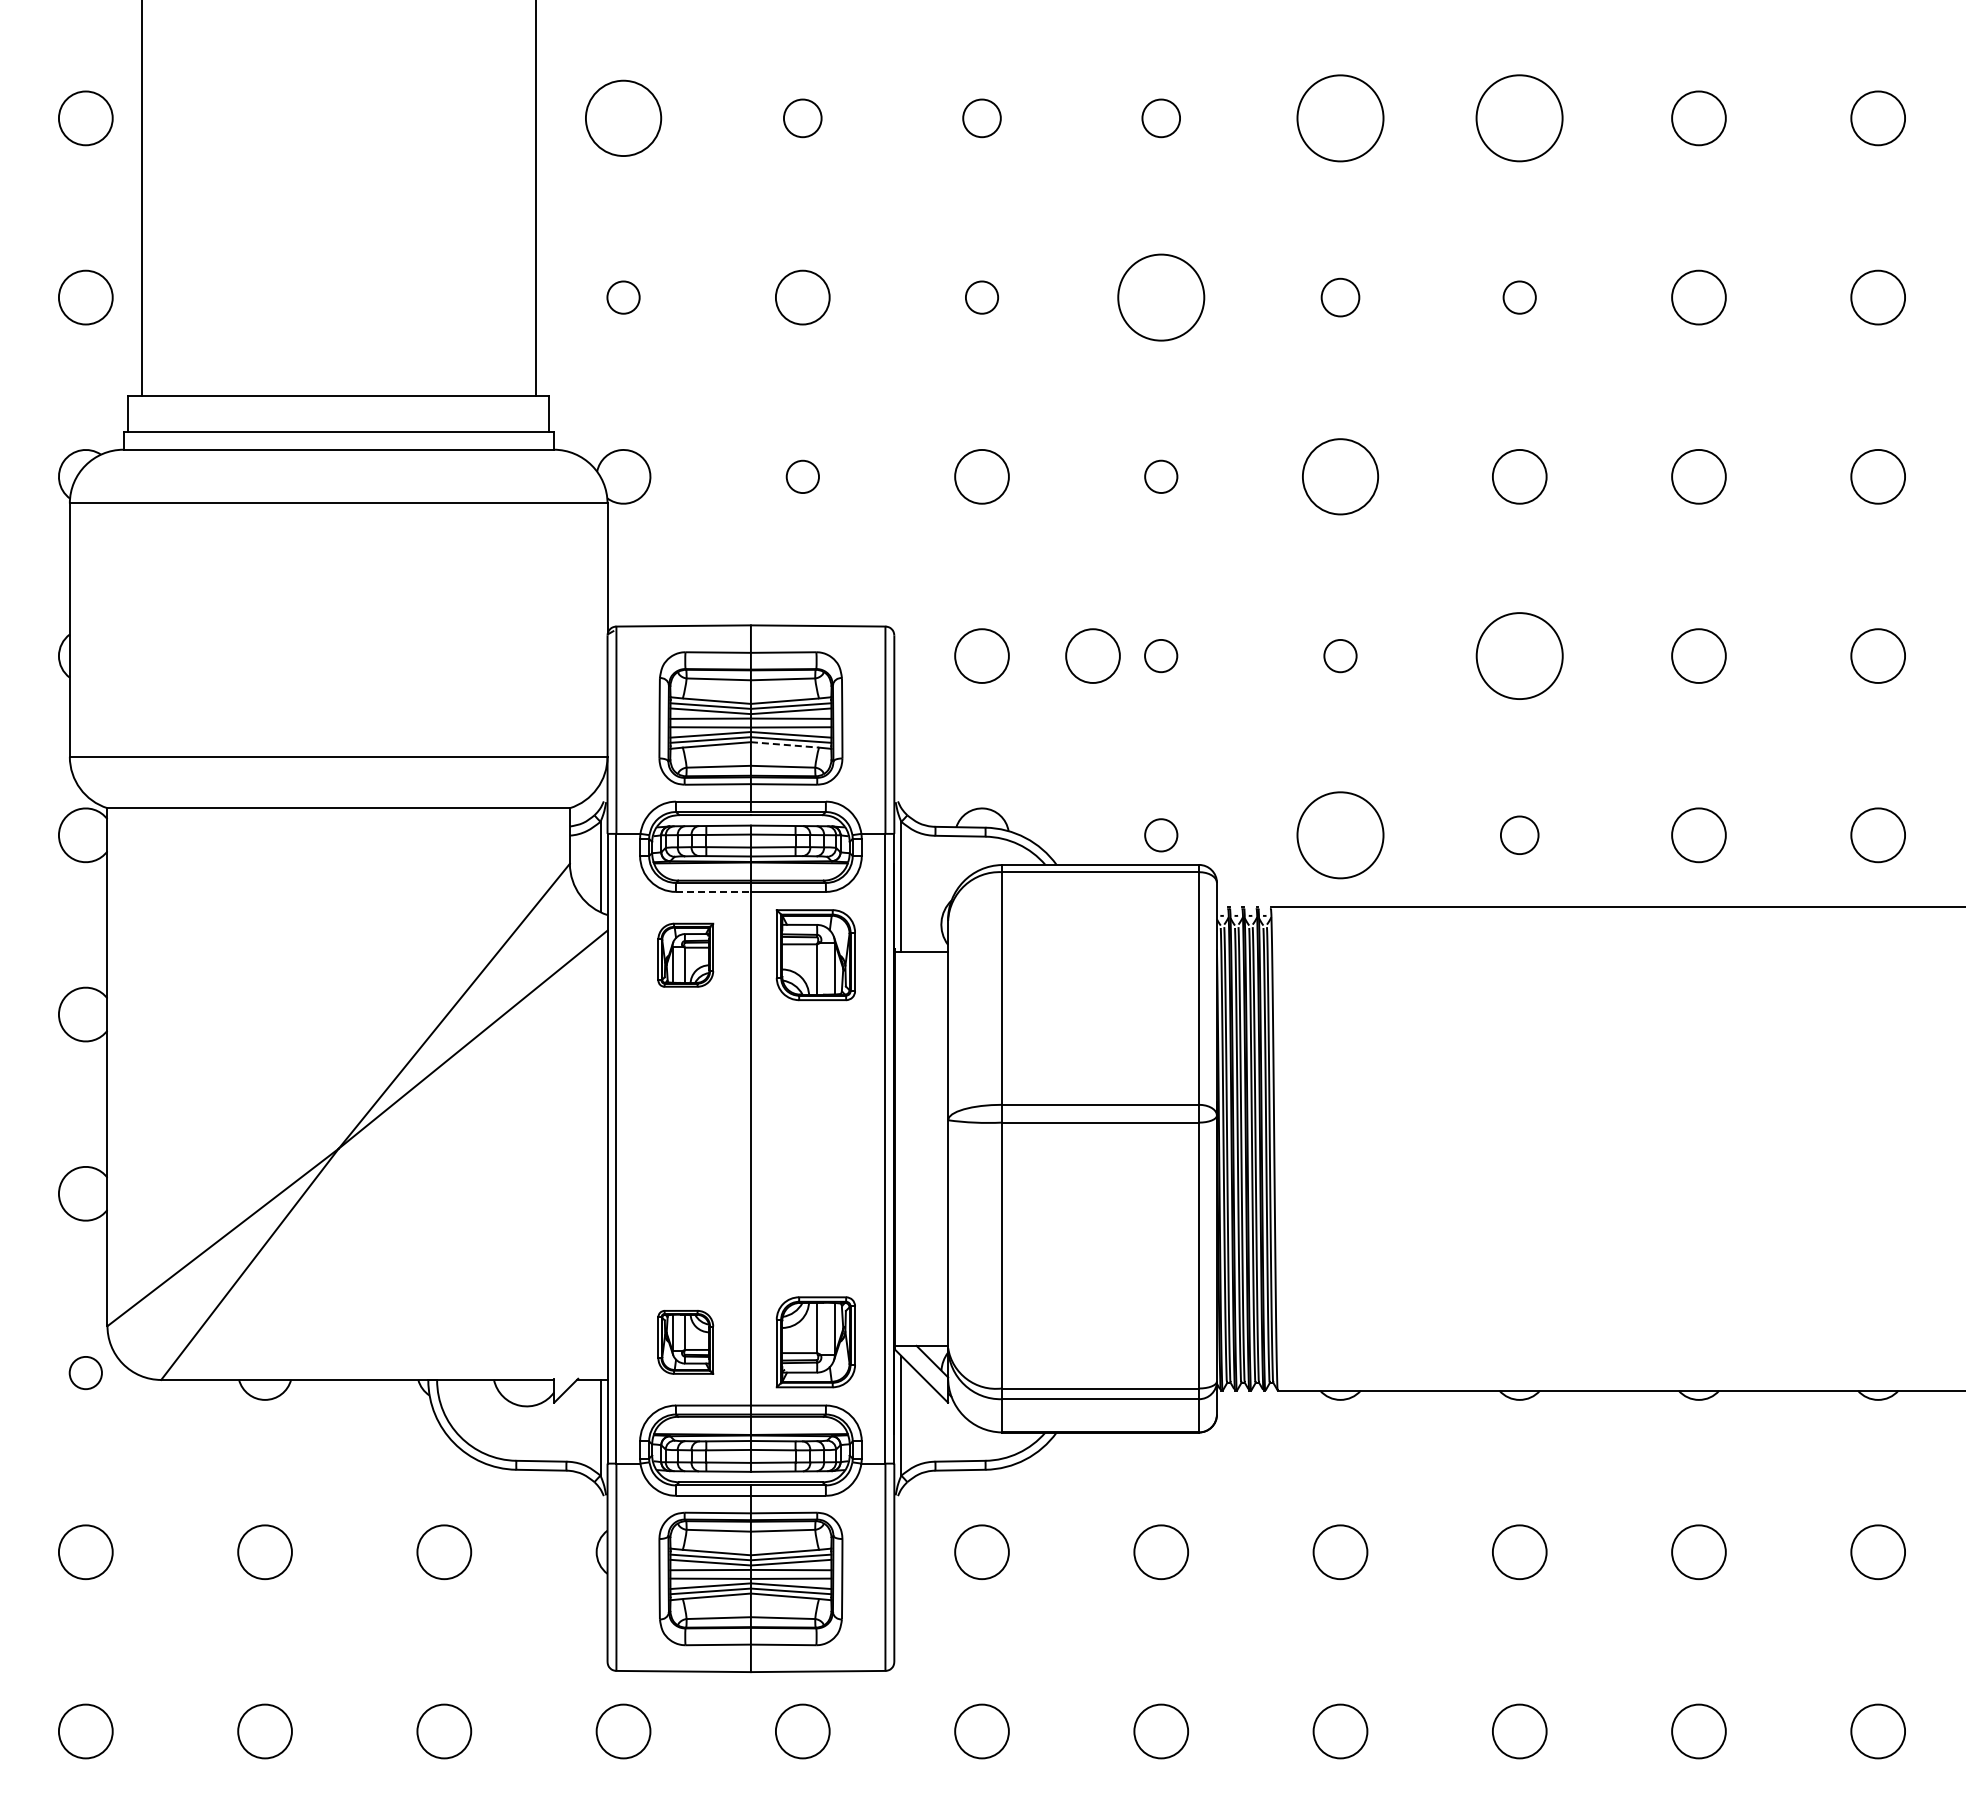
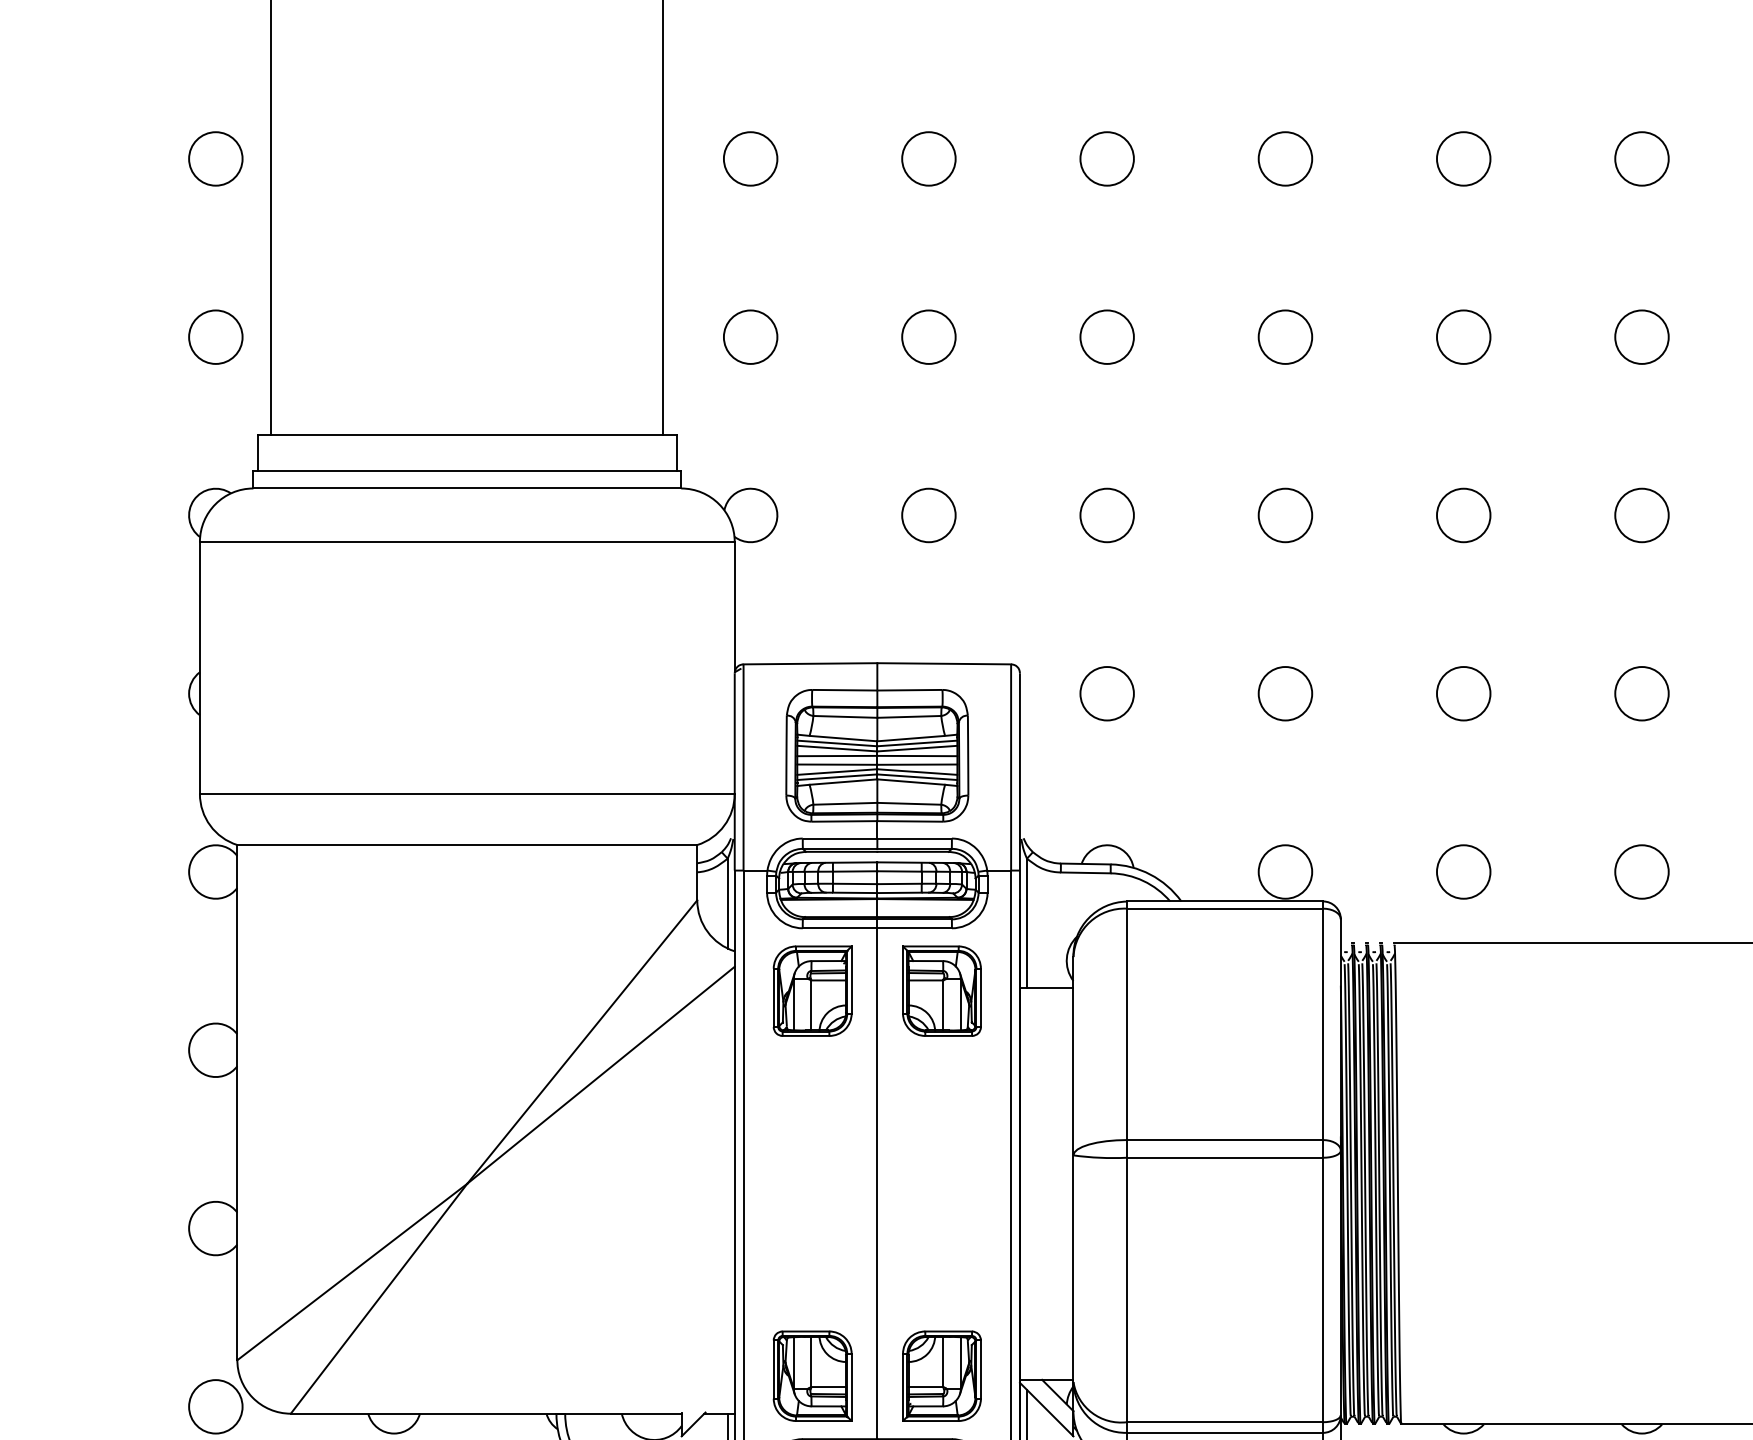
circle: (623, 118) -> (750, 159), size x0.71
circle: (802, 118) -> (928, 159), size x1.43
circle: (981, 118) -> (1106, 159), size x1.43
circle: (1161, 118) -> (1285, 159), size x1.43
circle: (1340, 118) -> (1463, 159), size x0.62
circle: (1519, 118) -> (1641, 159), size x0.62
circle: (623, 297) -> (750, 337), size x1.67
circle: (981, 297) -> (1106, 337), size x1.67
circle: (1161, 297) -> (1285, 337), size x0.62
circle: (1340, 297) -> (1463, 337), size x1.43
circle: (1519, 297) -> (1641, 337), size x1.67
circle: (802, 476) -> (928, 515), size x1.67
circle: (1161, 476) -> (1285, 515), size x1.67
circle: (1340, 476) -> (1463, 515), size x0.71
circle: (1092, 655) -> (1217, 693), removed
circle: (1160, 655) -> (1284, 693), size x1.67
circle: (1340, 655) -> (1463, 693), size x1.67
circle: (1519, 655) -> (1641, 693), size x0.62
line: (785, 744) -> (911, 781), dashed -> solid
circle: (1161, 835) -> (1285, 872), size x1.67
circle: (1340, 835) -> (1463, 872), size x0.62
circle: (1519, 835) -> (1641, 872), size x1.43
line: (713, 891) -> (840, 927), dashed -> solid
part: (685, 955) -> (812, 991), size x1.43
part: (685, 1342) -> (812, 1376), size x1.43
circle: (85, 1372) -> (215, 1406), size x1.67

